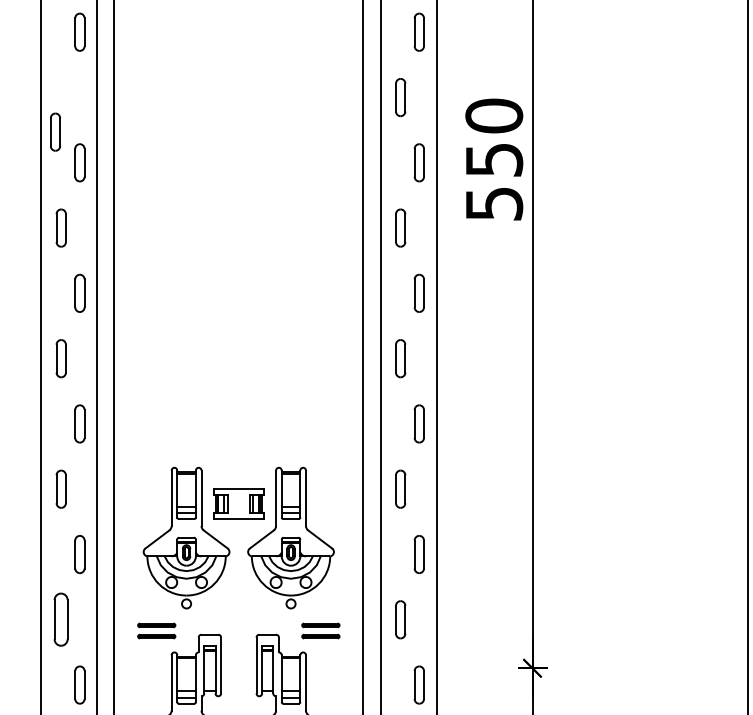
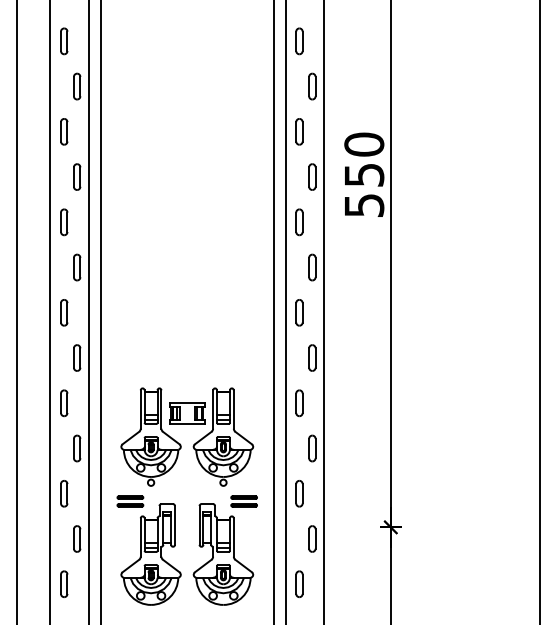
part: (55, 131) -> (64, 131), moved
part: (61, 619) -> (64, 493), size x0.71

